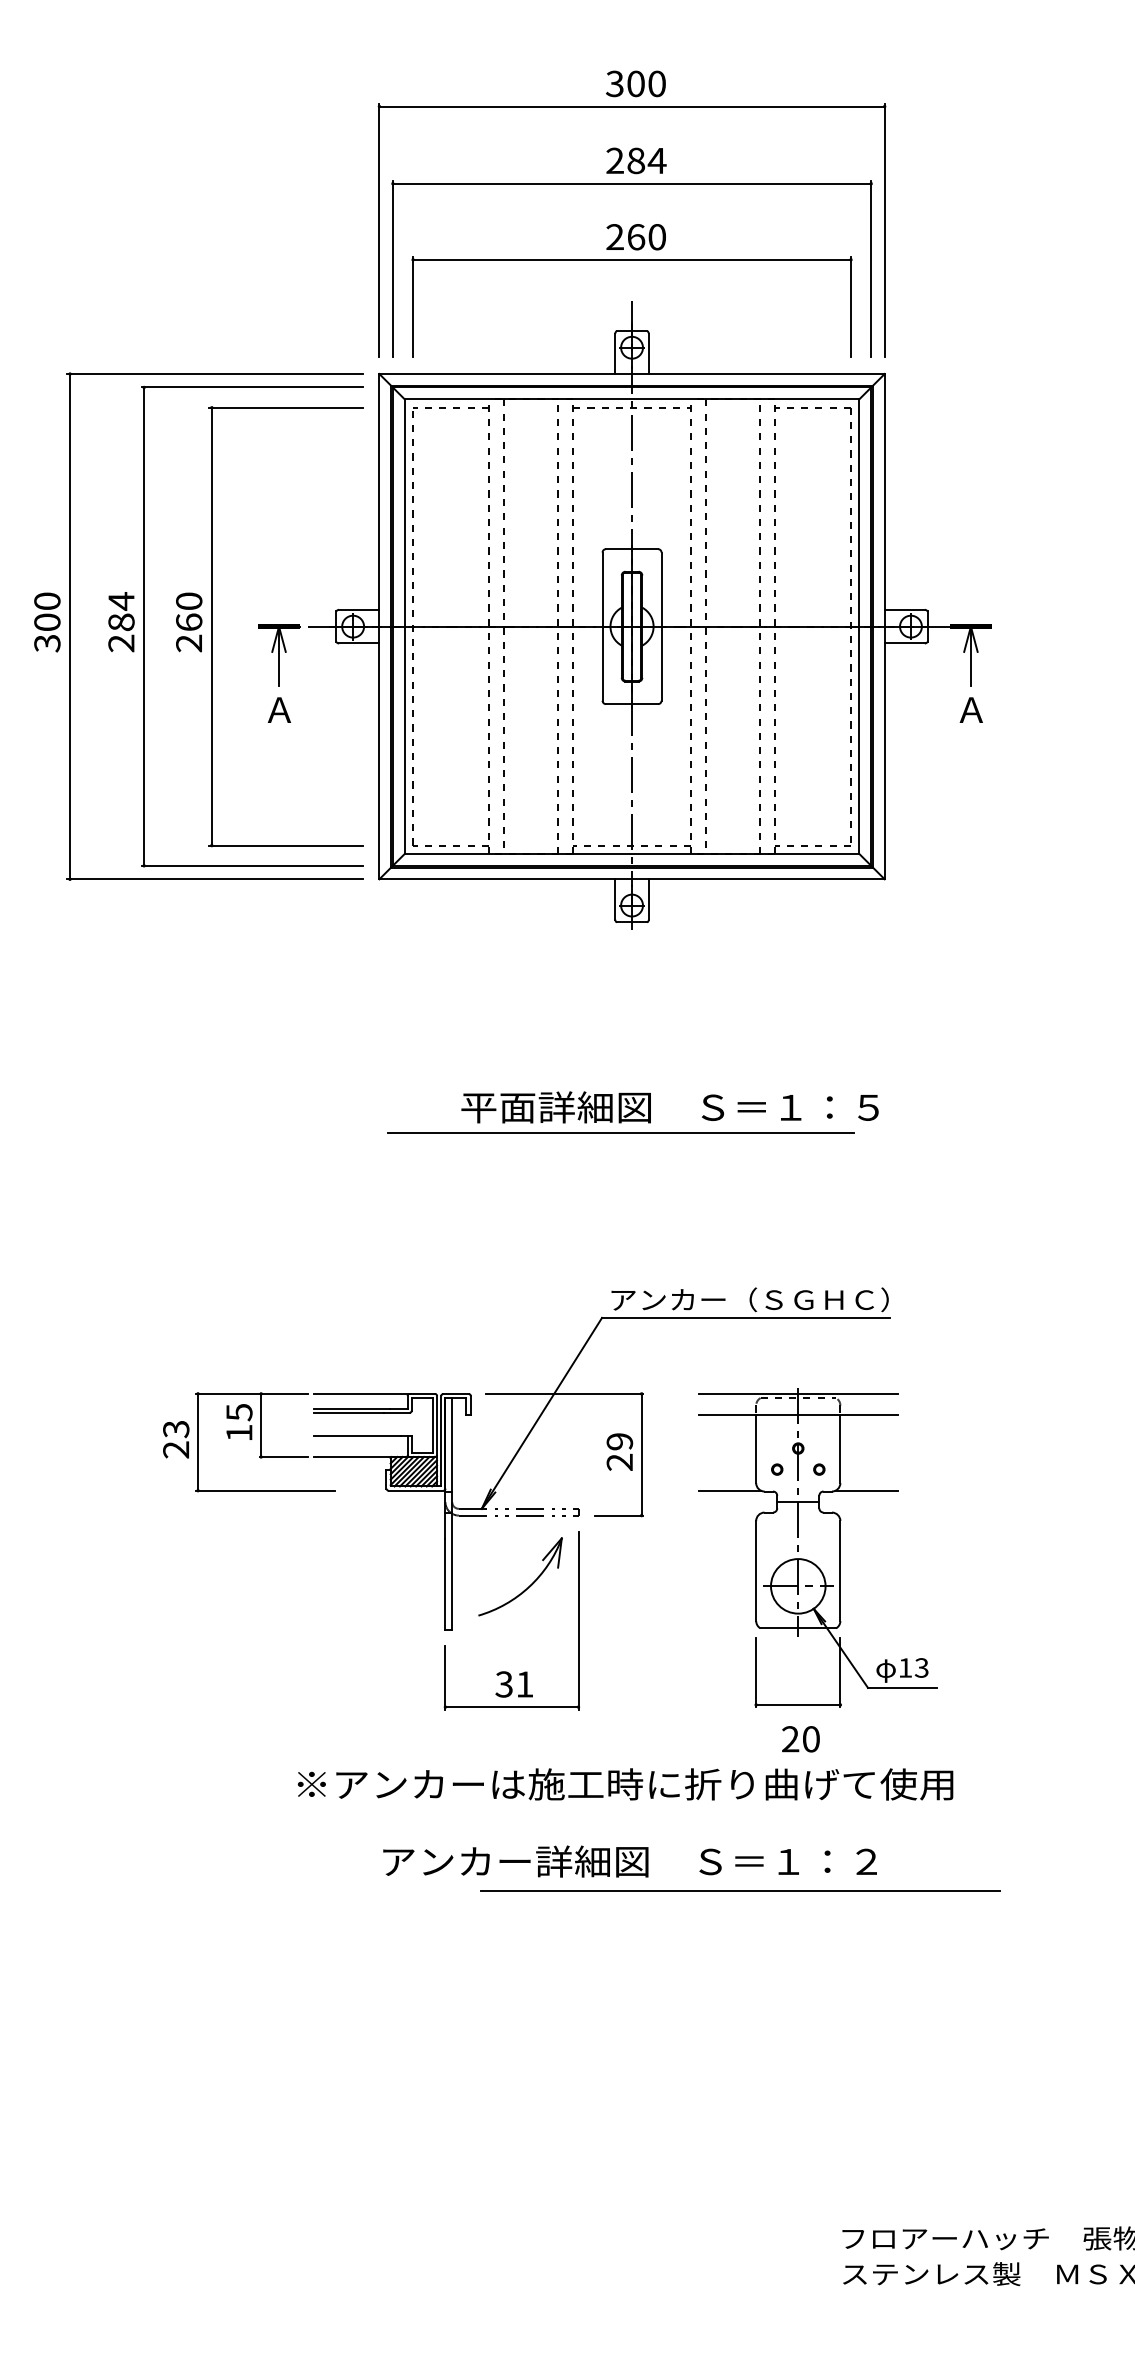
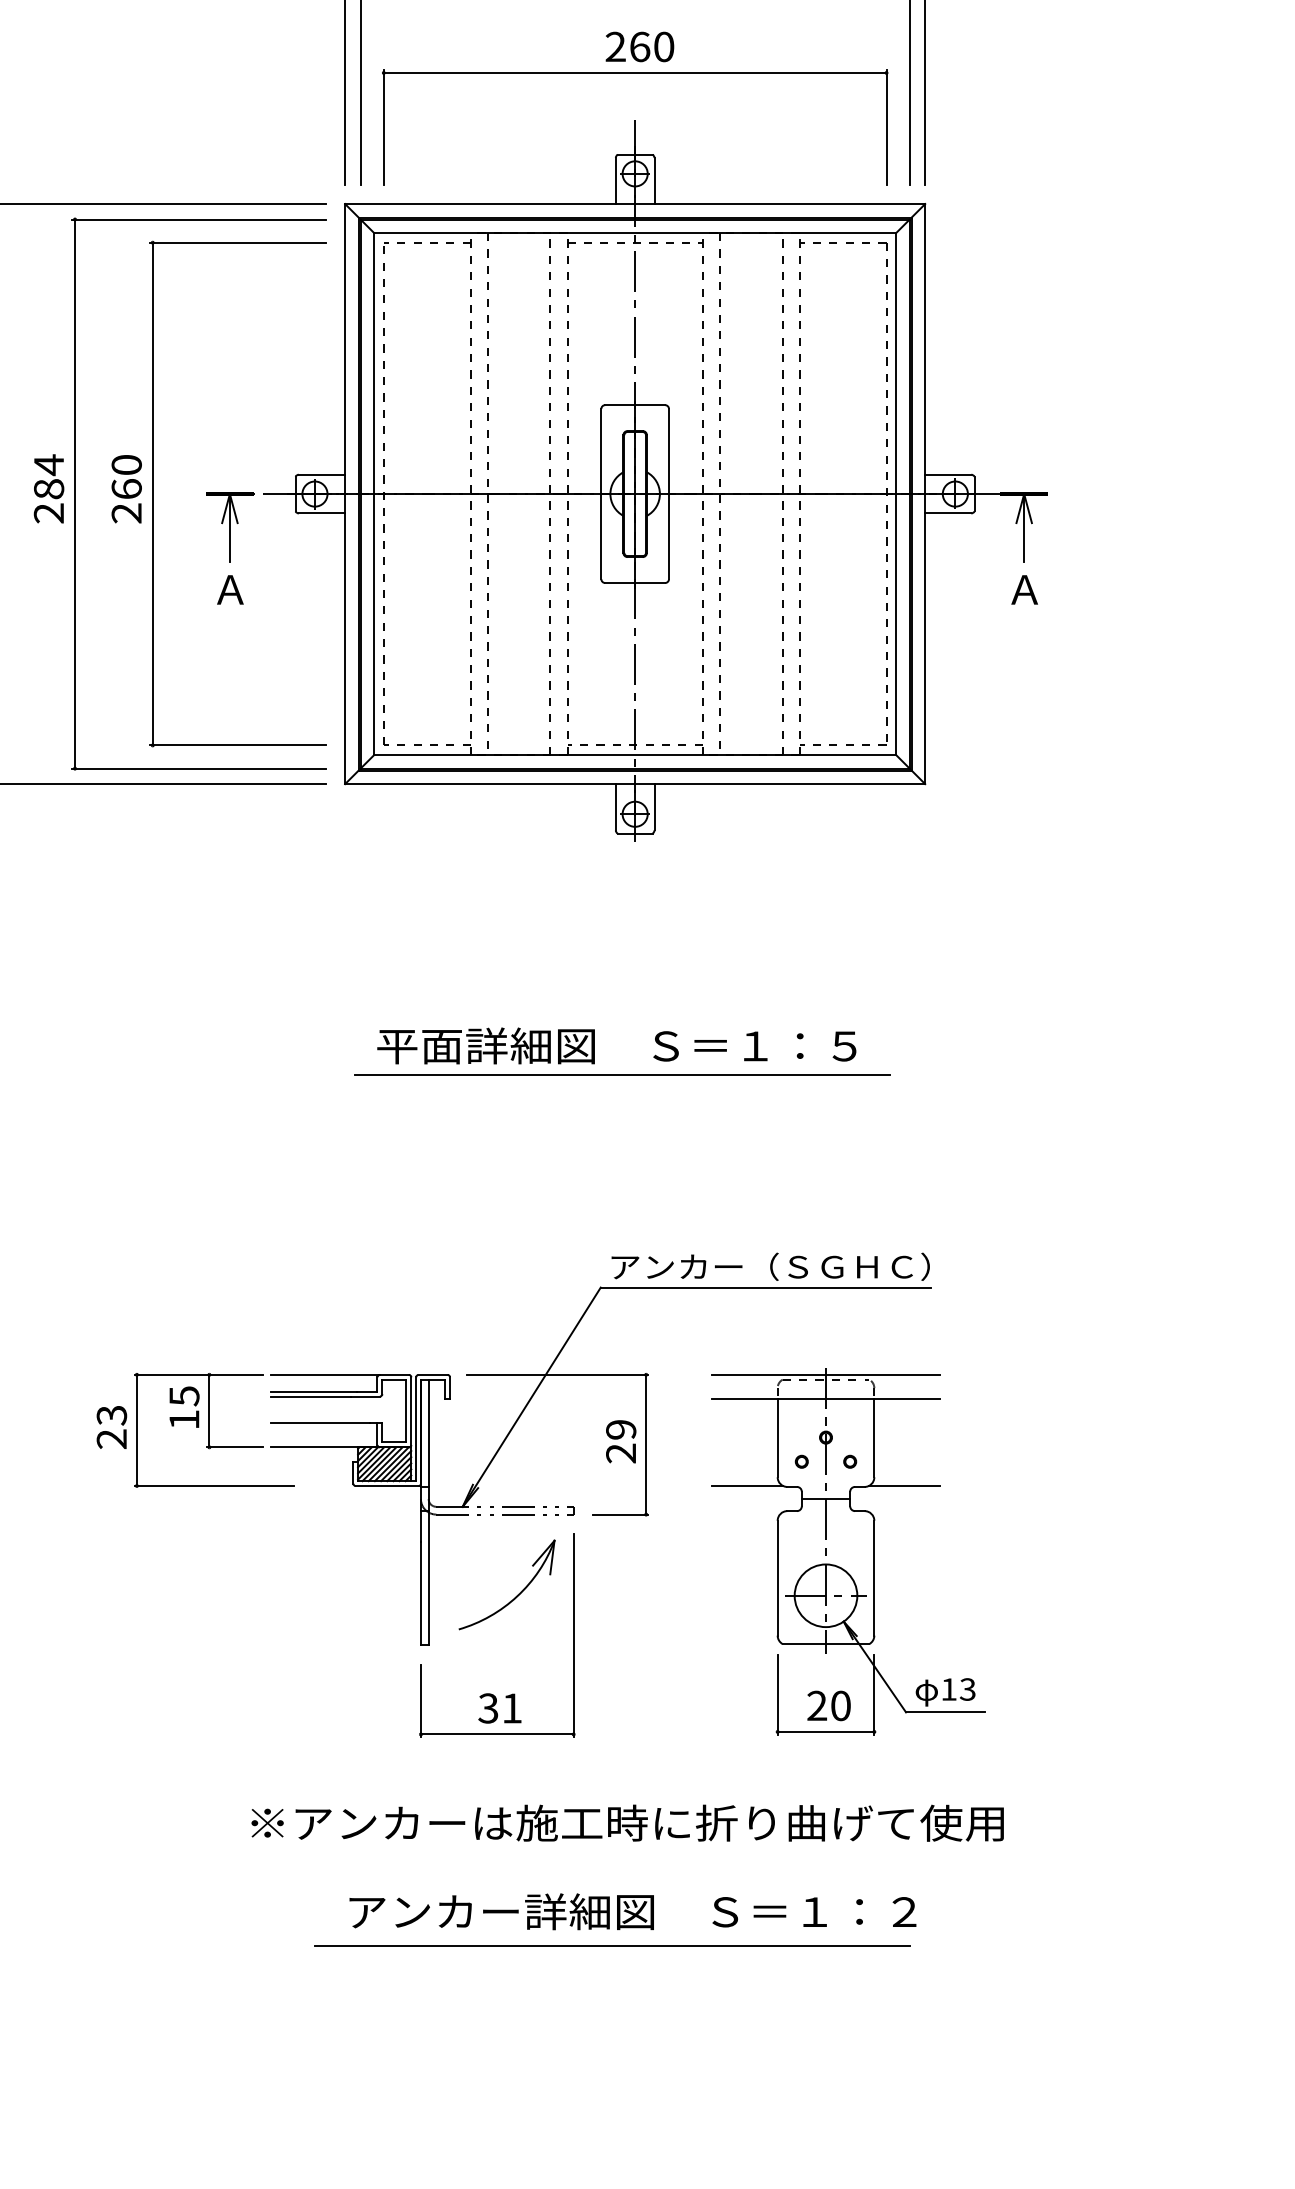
text: (669, 1107) -> (616, 1046), moved
text: (800, 1739) -> (828, 1706), moved
line: (740, 1890) -> (612, 1944), moved

